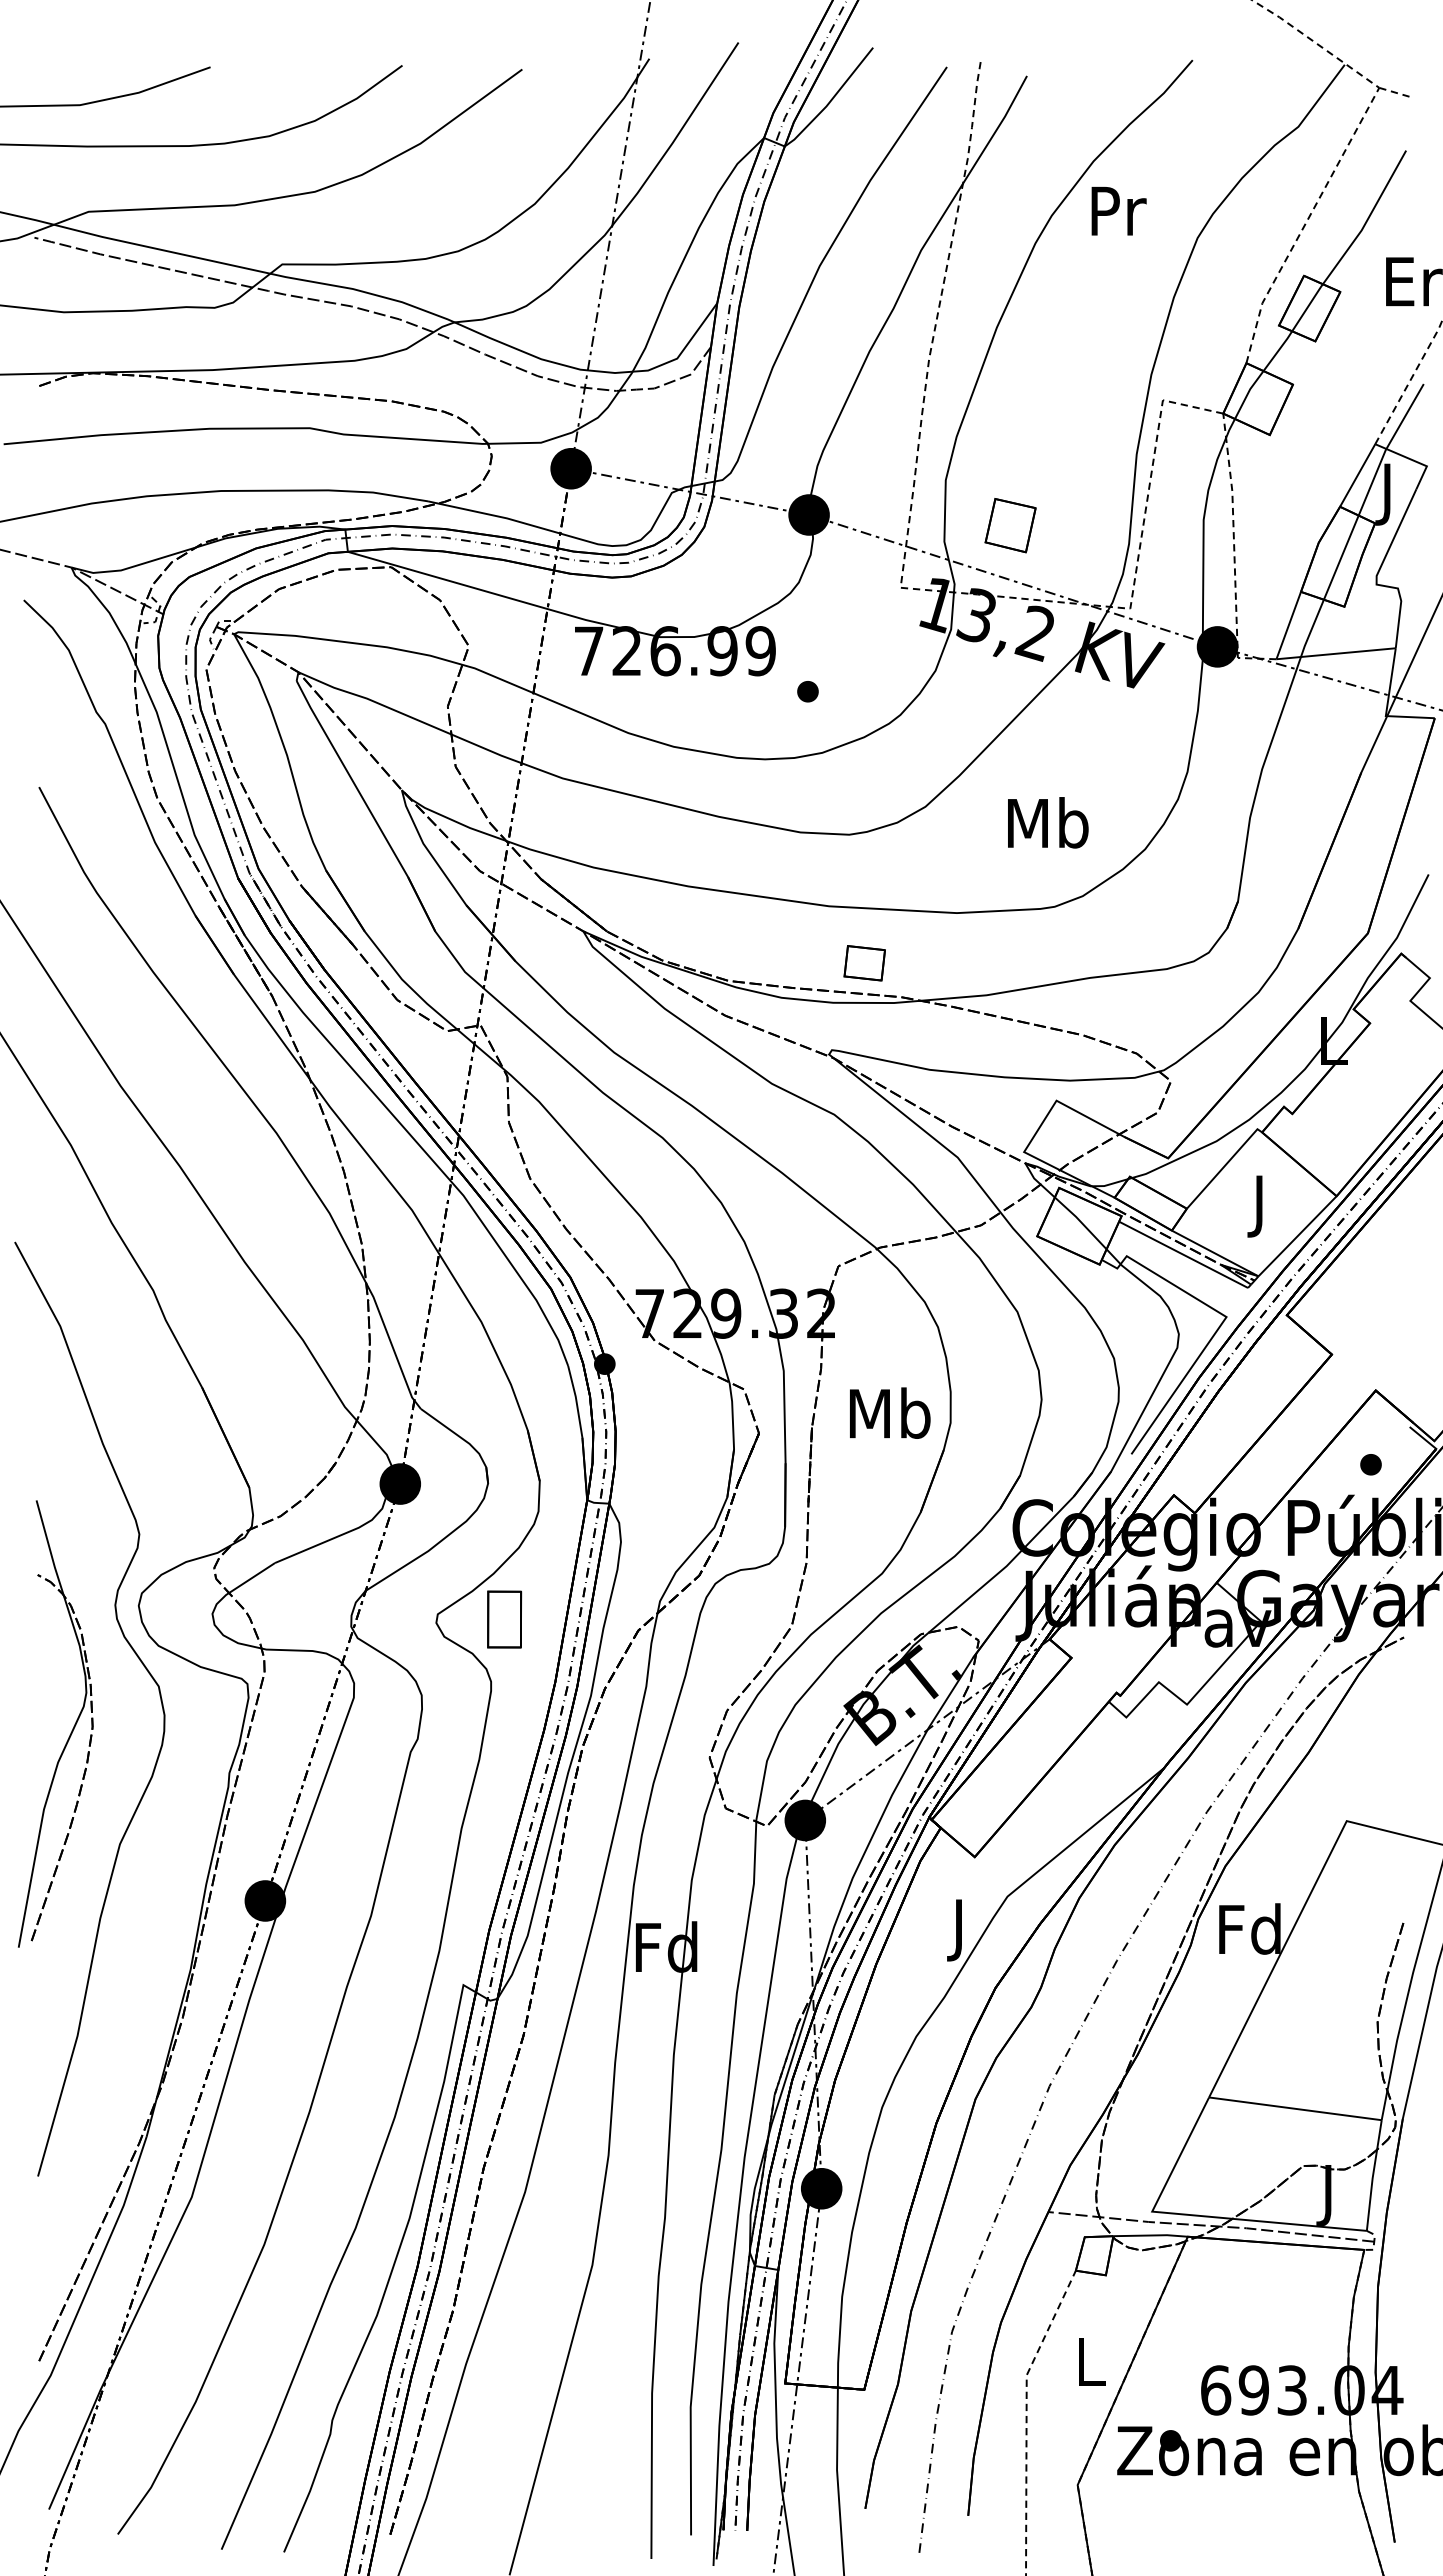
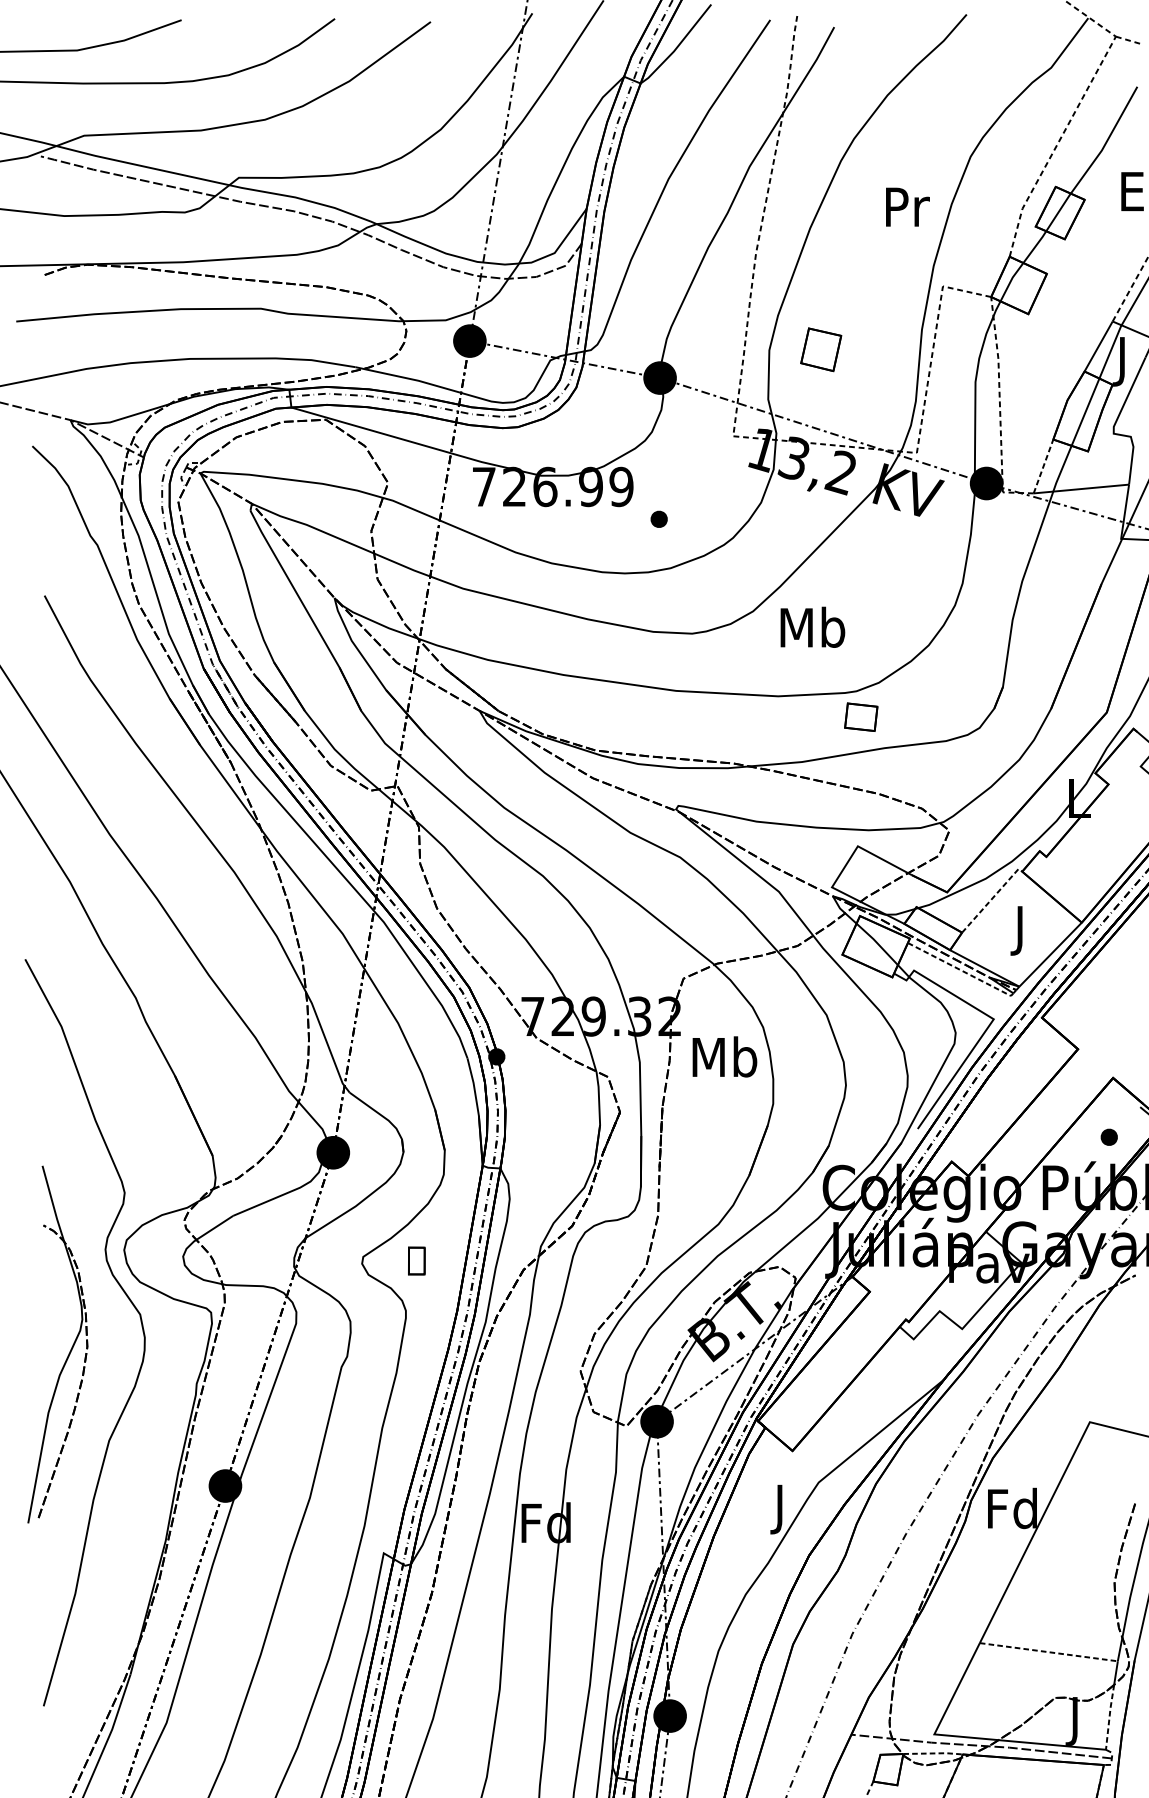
text: (1118, 211) -> (907, 207), moved
part: (1010, 525) -> (821, 349), moved
line: (1288, 625) -> (1043, 466), solid -> dashed
text: (1048, 822) -> (813, 627), moved
part: (864, 963) -> (861, 717), moved
line: (1224, 1166) -> (992, 898), solid -> dashed
line: (1184, 1255) -> (960, 970), solid -> dashed
text: (890, 1412) -> (725, 1056), moved
part: (504, 1619) -> (416, 1261), size x0.6
line: (1295, 2108) -> (1048, 1651), solid -> dashed
line: (1371, 2189) -> (1109, 1716), solid -> dashed
line: (1151, 2235) -> (933, 1753), solid -> dashed

